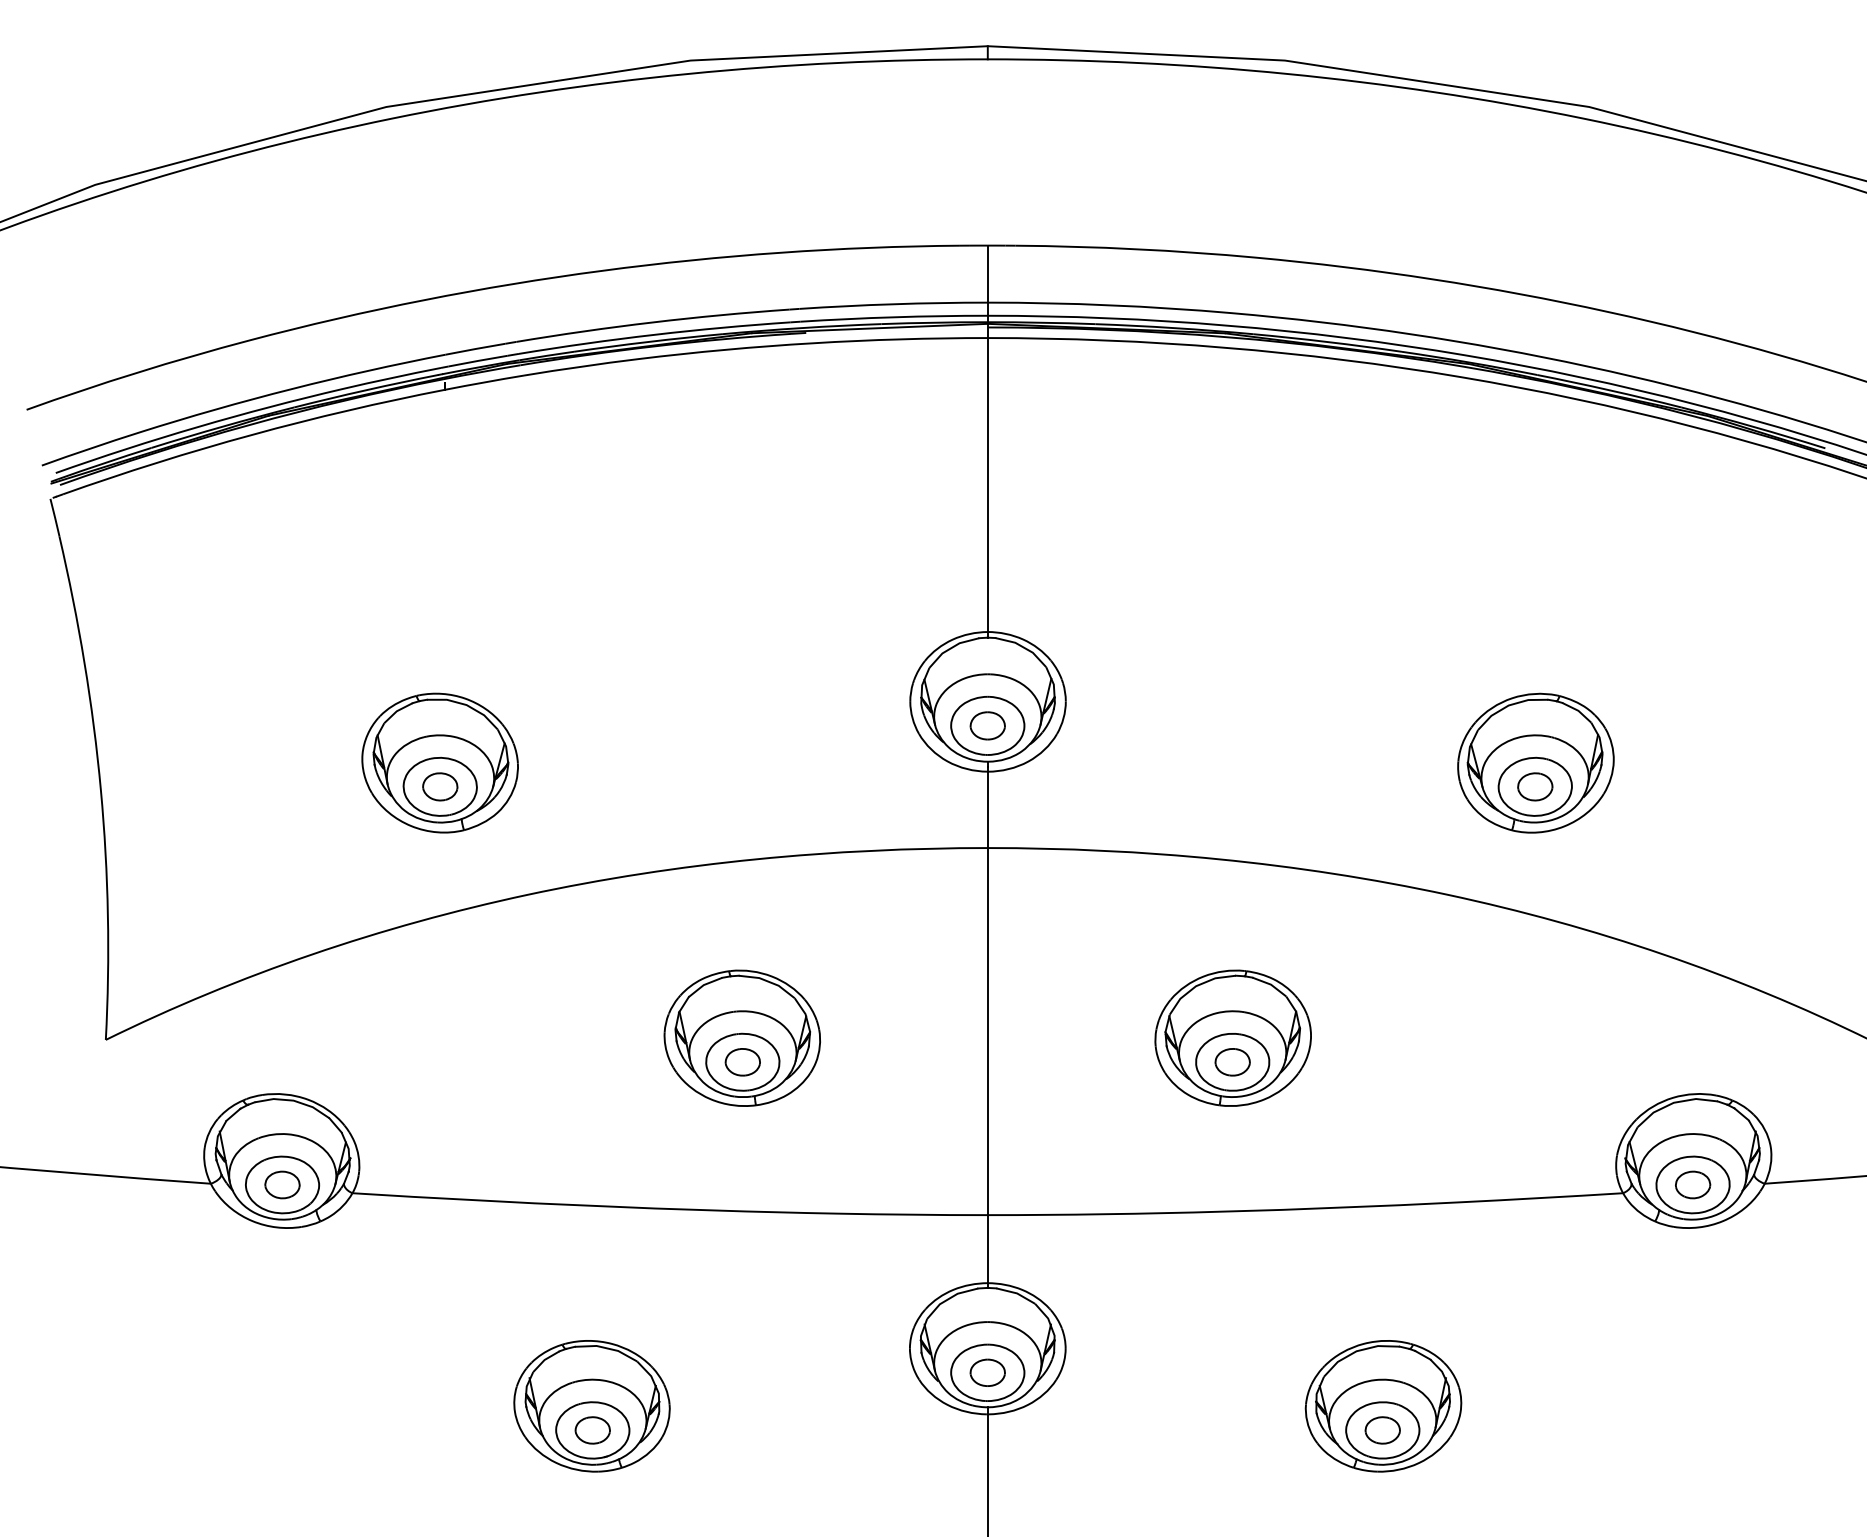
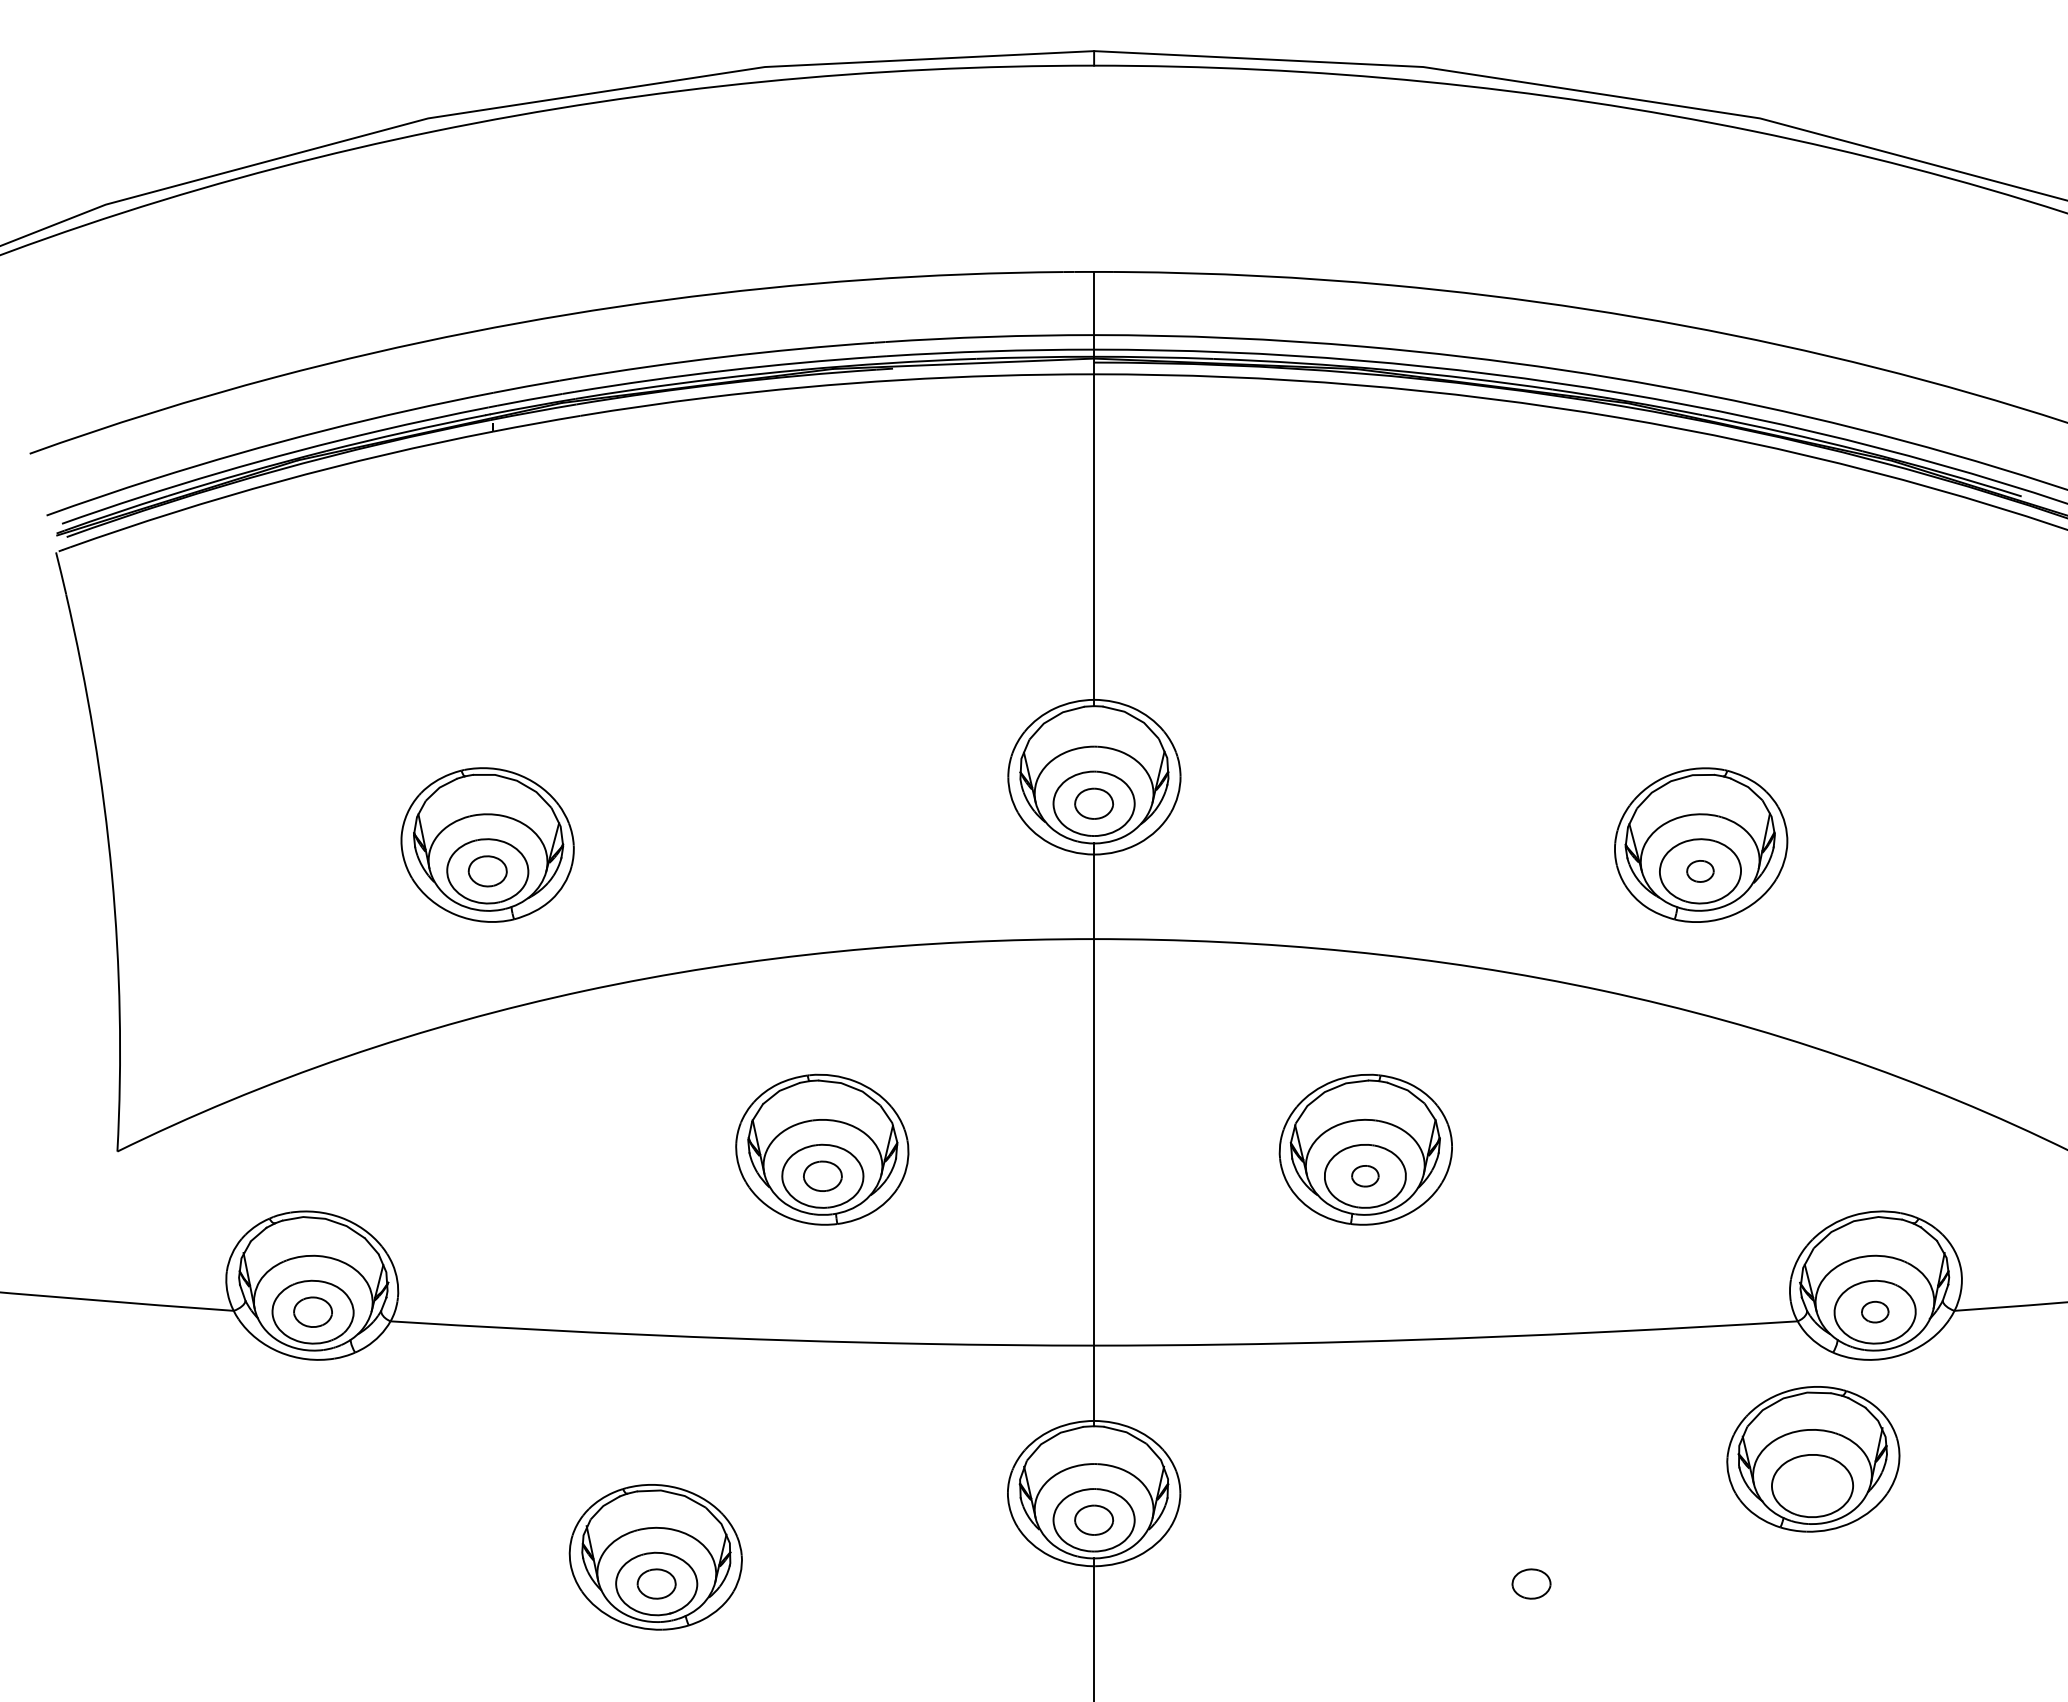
part: (1535, 787) -> (1700, 871), size x0.7
part: (1232, 1061) -> (1365, 1175), size x0.7
part: (1693, 1184) -> (1875, 1311), size x0.7
part: (1383, 1406) -> (1813, 1459), moved

